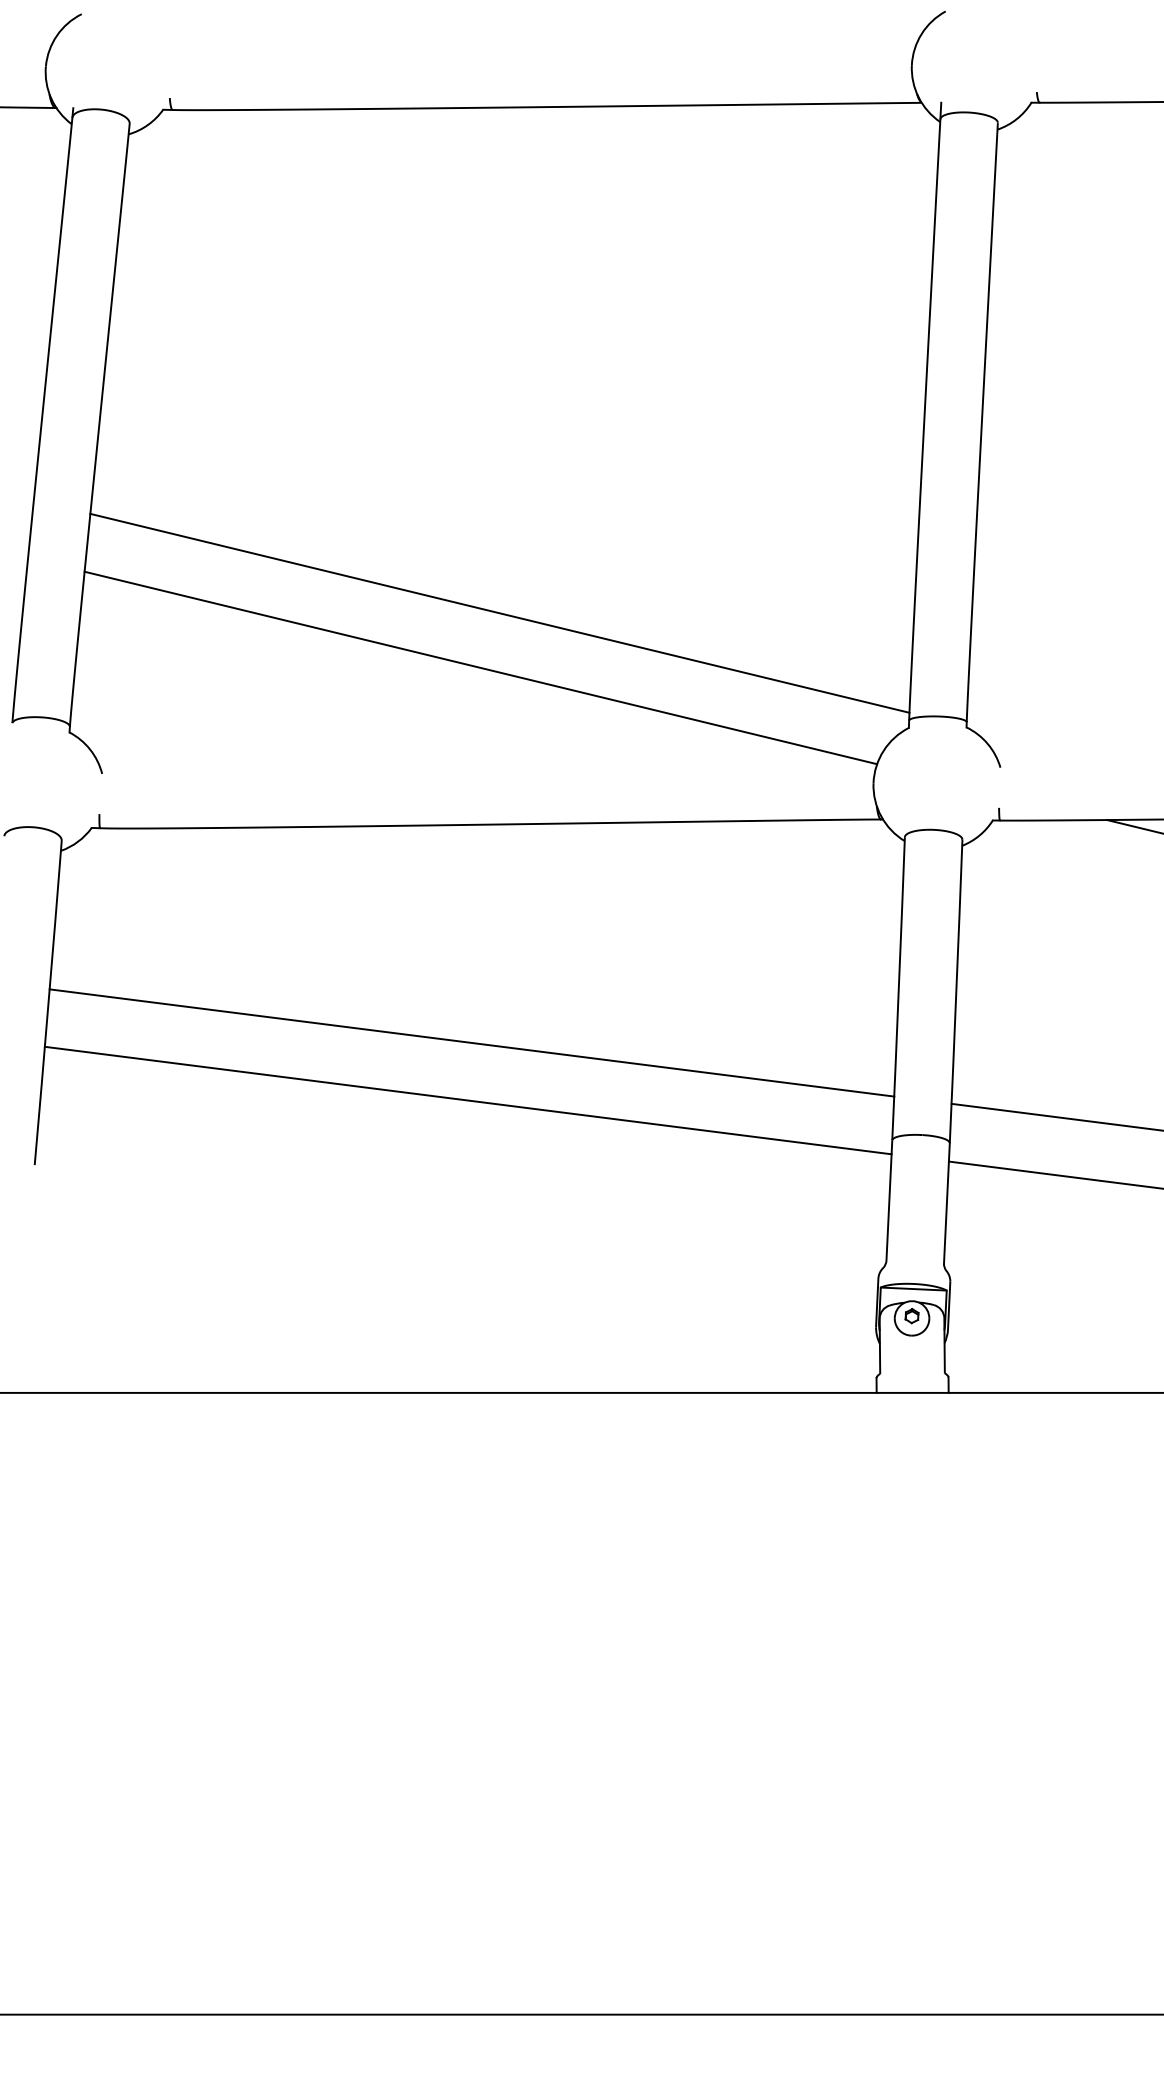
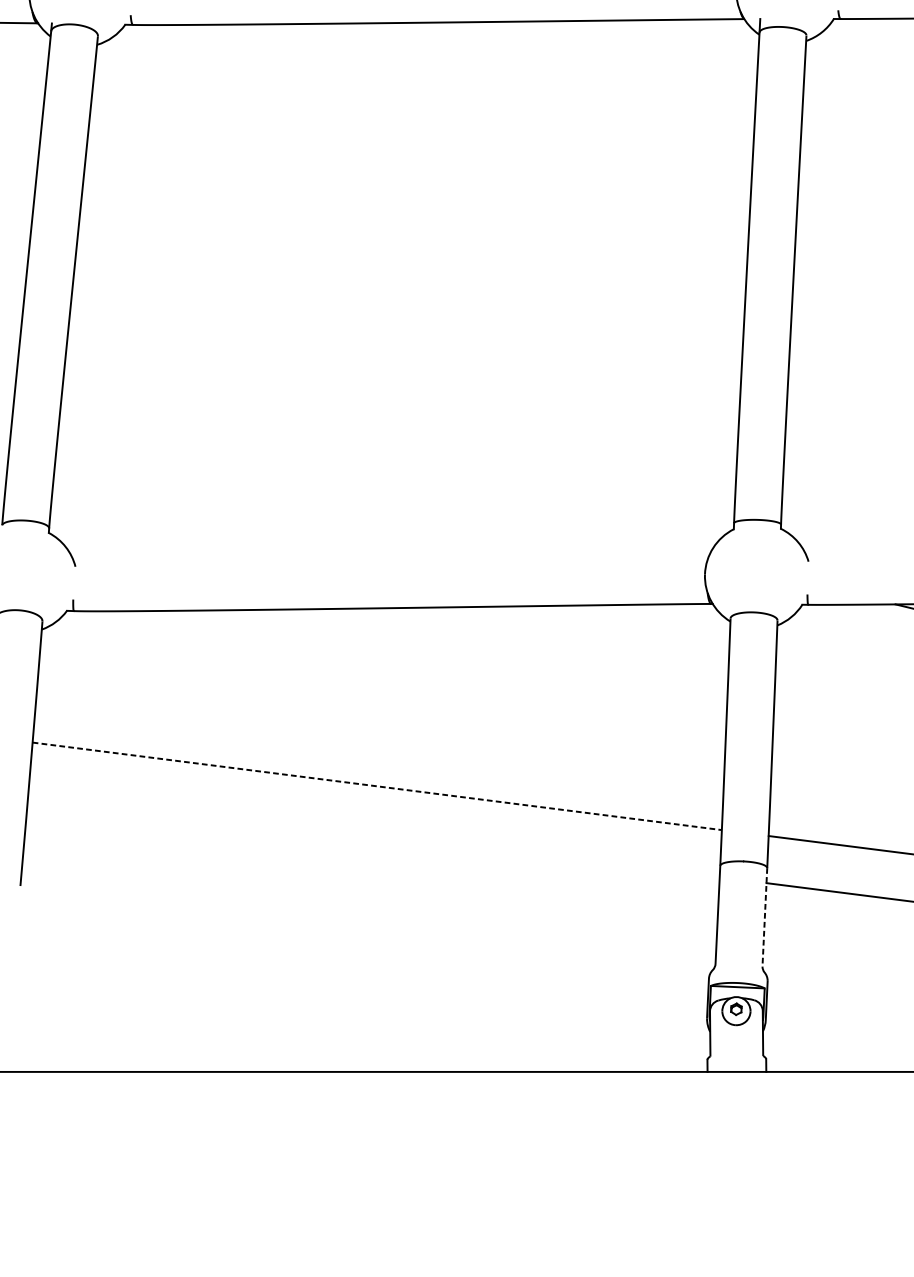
line: (499, 612) -> (399, 435), removed
line: (480, 667) -> (384, 479), removed
line: (472, 1042) -> (377, 785), solid -> dashed
line: (467, 1100) -> (373, 833), removed
line: (946, 1204) -> (764, 918), solid -> dashed

